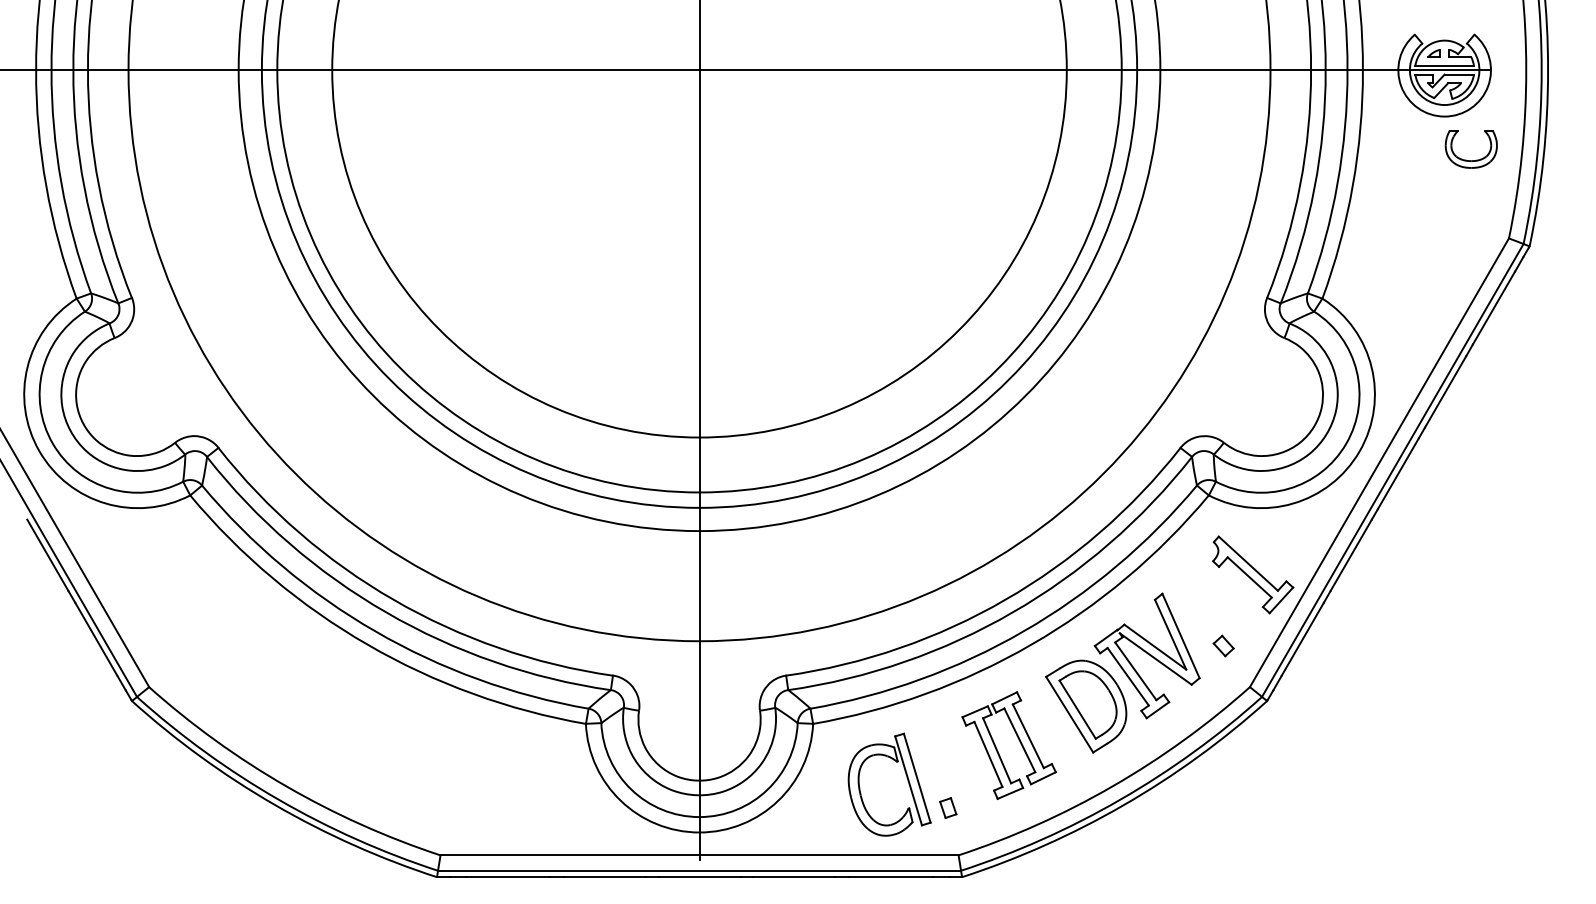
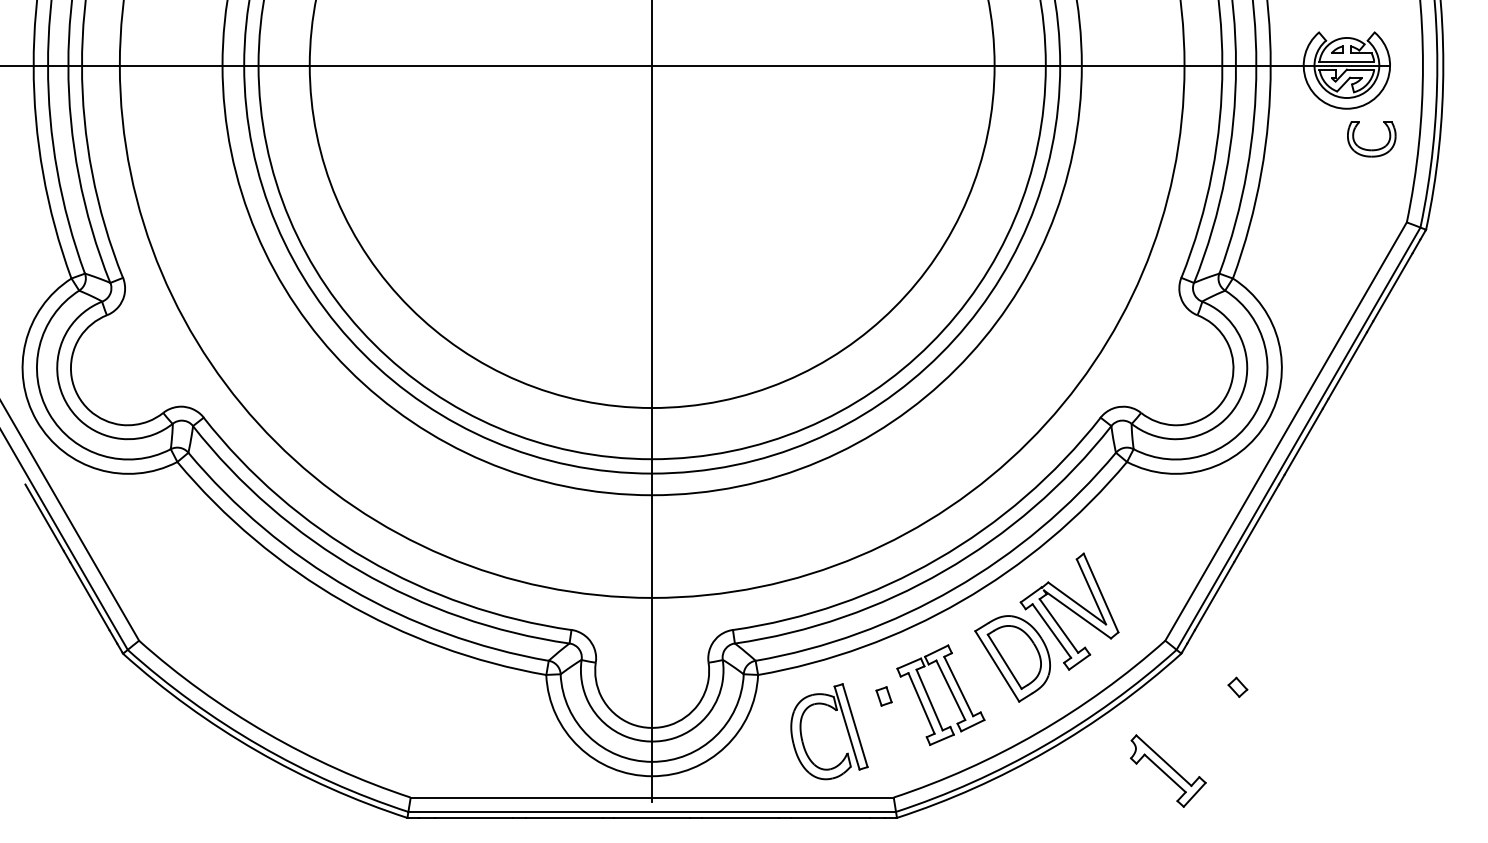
part: (1253, 574) -> (1168, 770), moved
part: (1223, 645) -> (1237, 686), moved
part: (947, 808) -> (883, 696), moved

